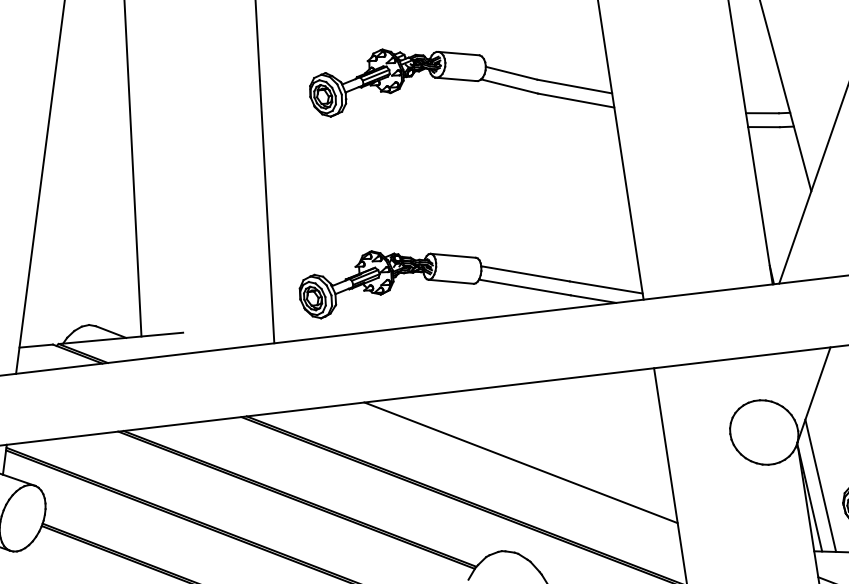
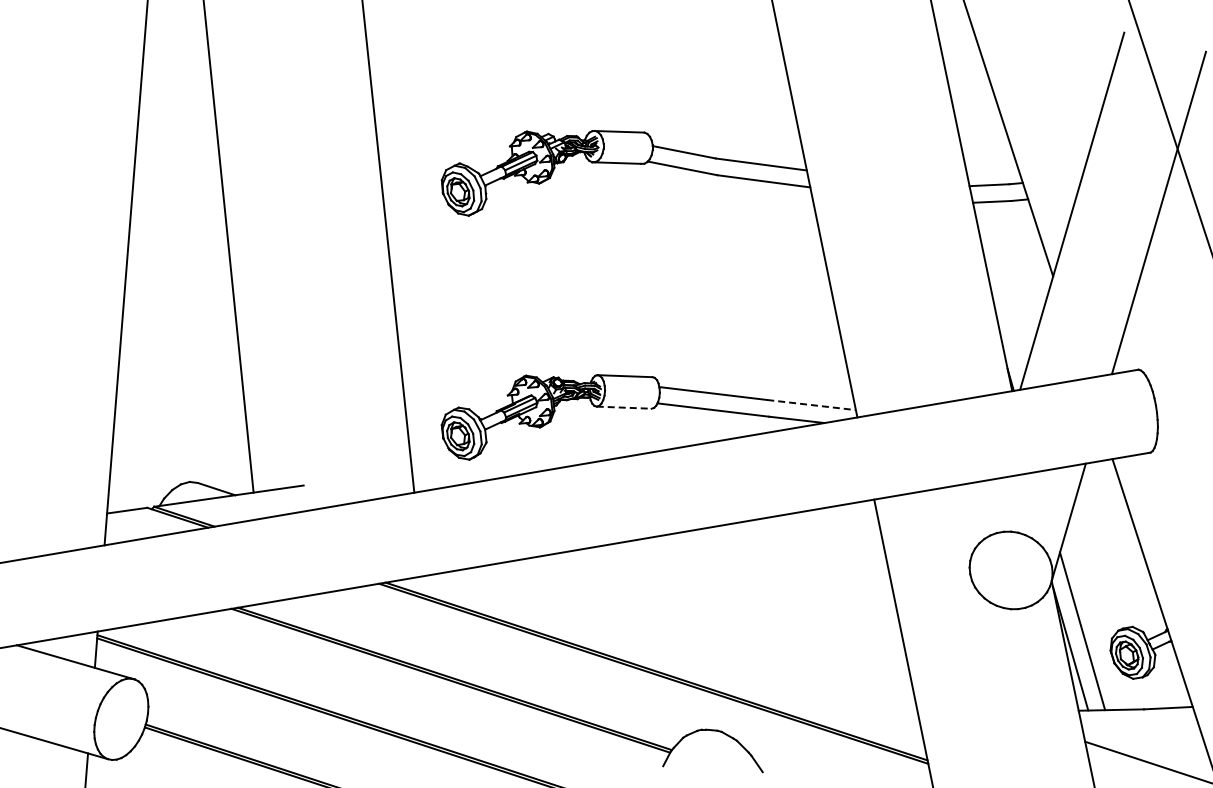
line: (451, 281) -> (624, 407), solid -> dashed
line: (606, 287) -> (811, 405), solid -> dashed
line: (521, 462) -> (719, 621), removed

